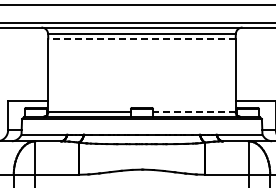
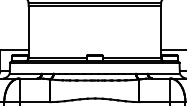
line: (142, 38) -> (95, 5), dashed -> solid
line: (193, 112) -> (131, 58), dashed -> solid

